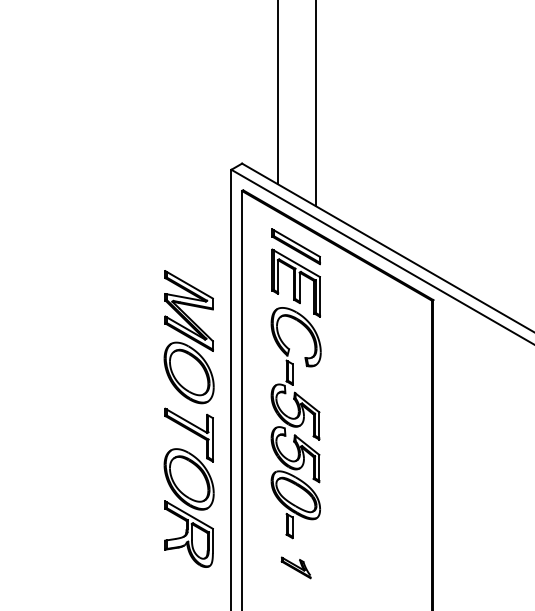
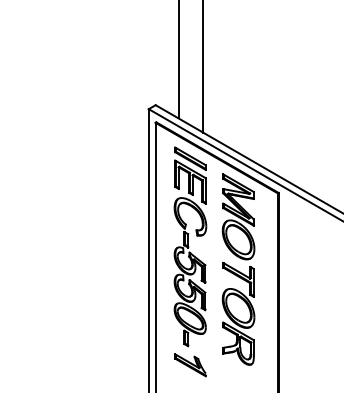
part: (189, 418) -> (238, 269), moved
part: (296, 568) -> (190, 365), size x1.67

